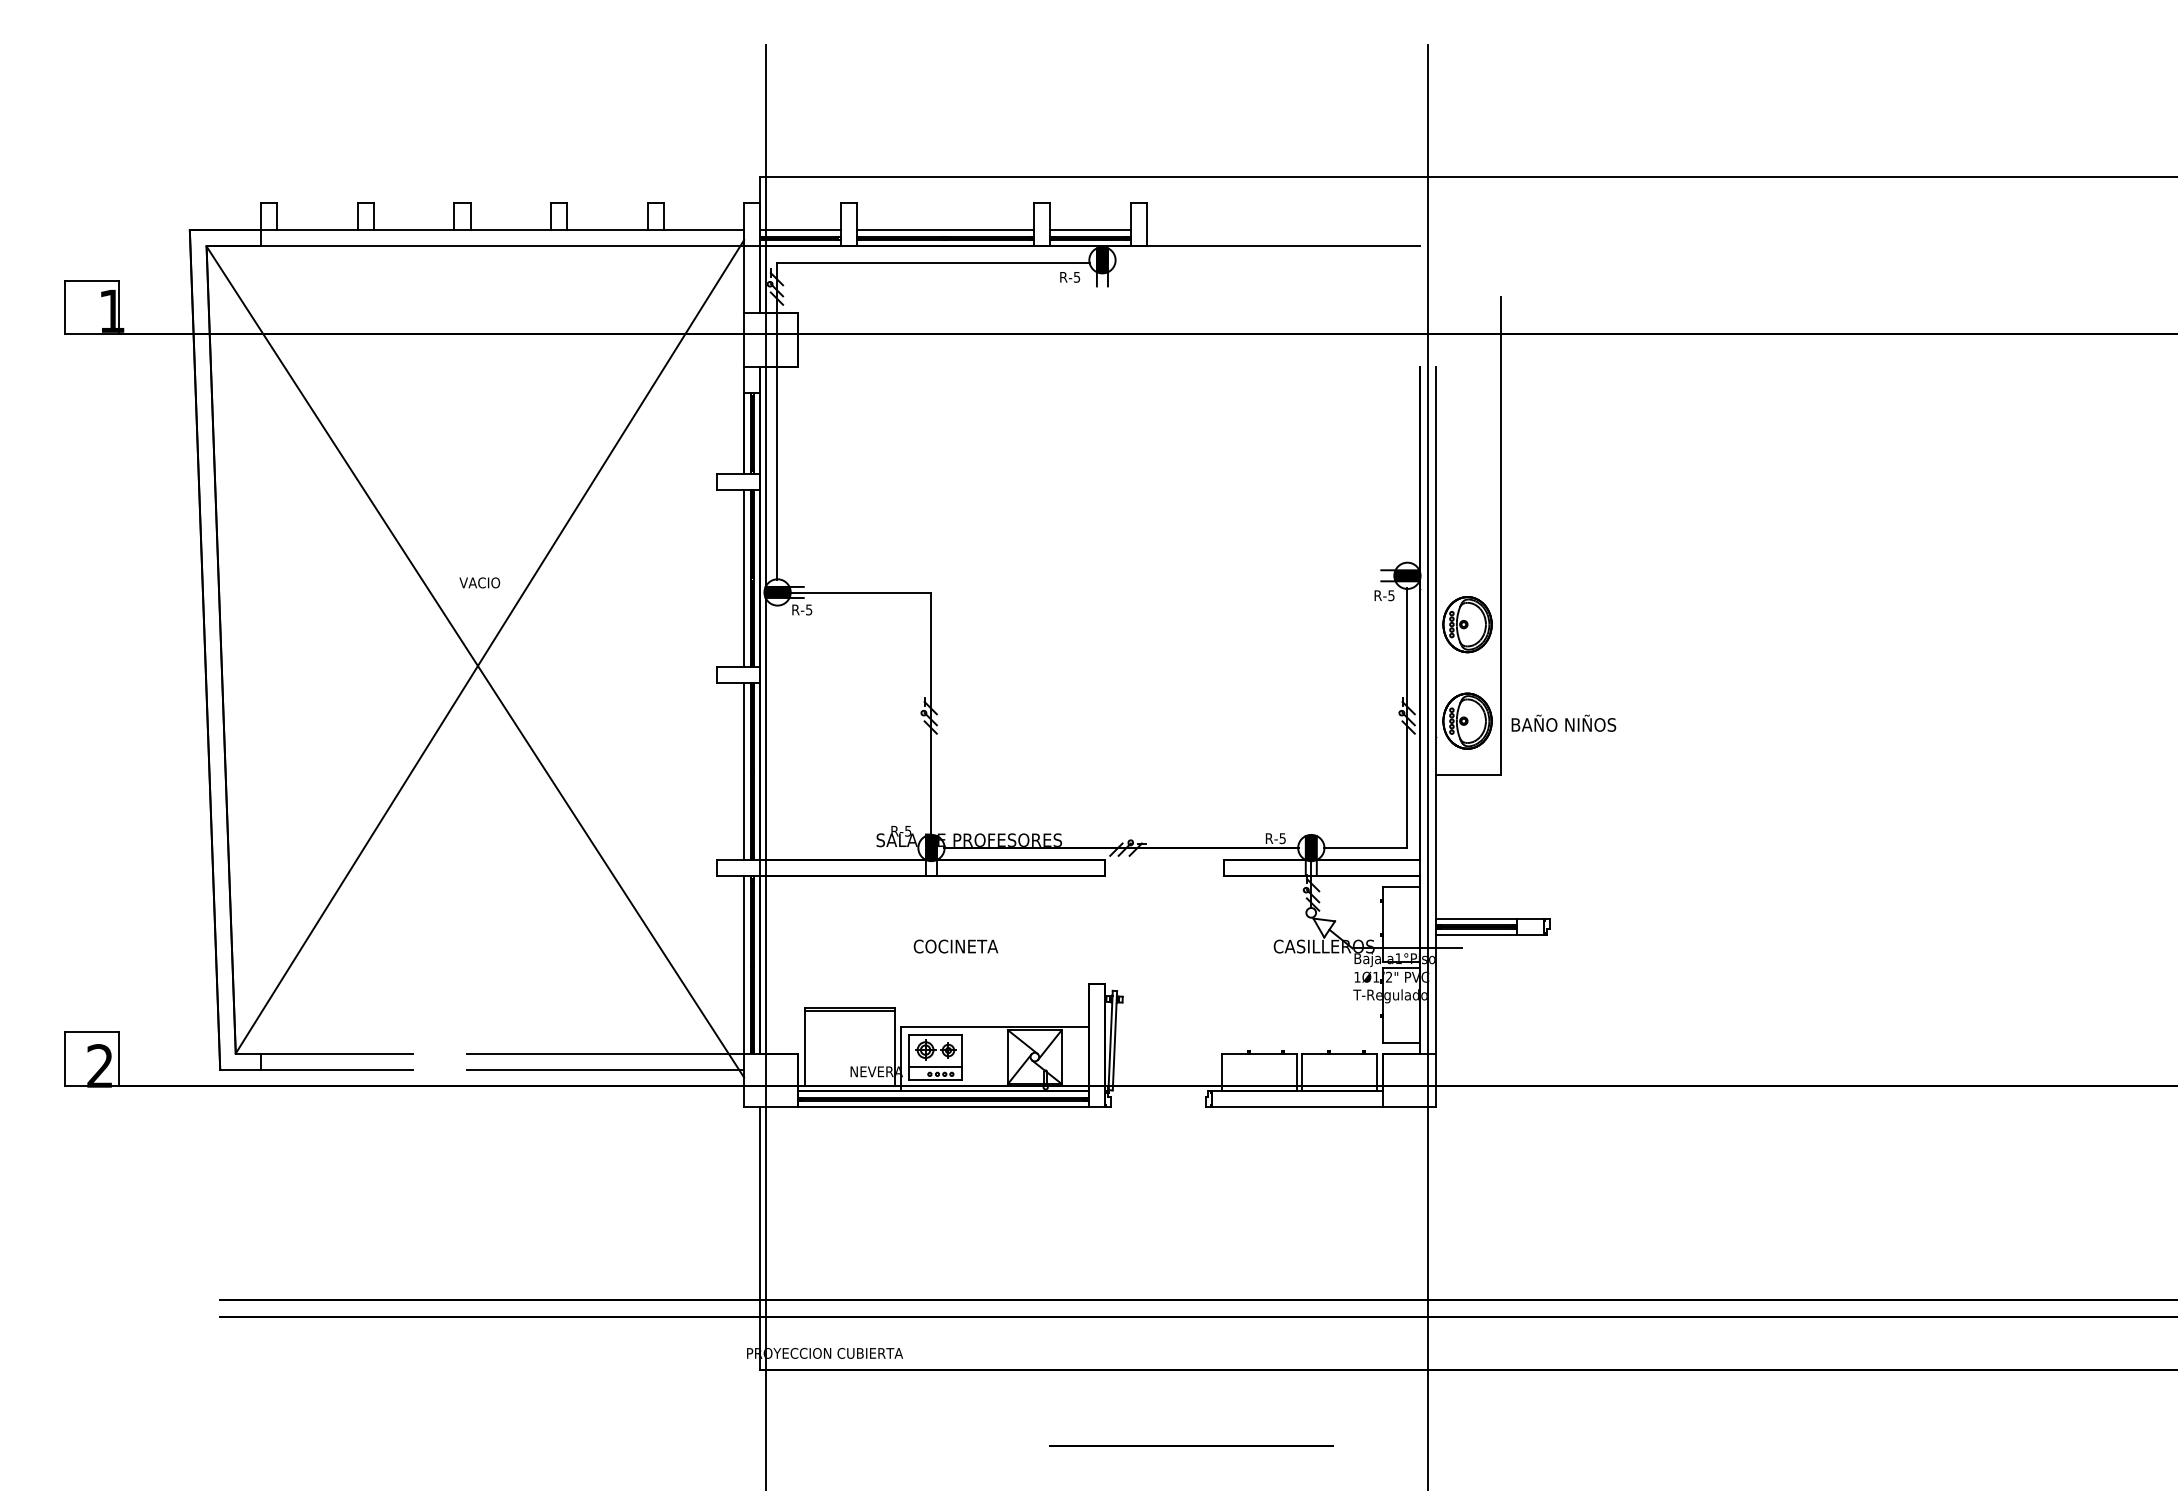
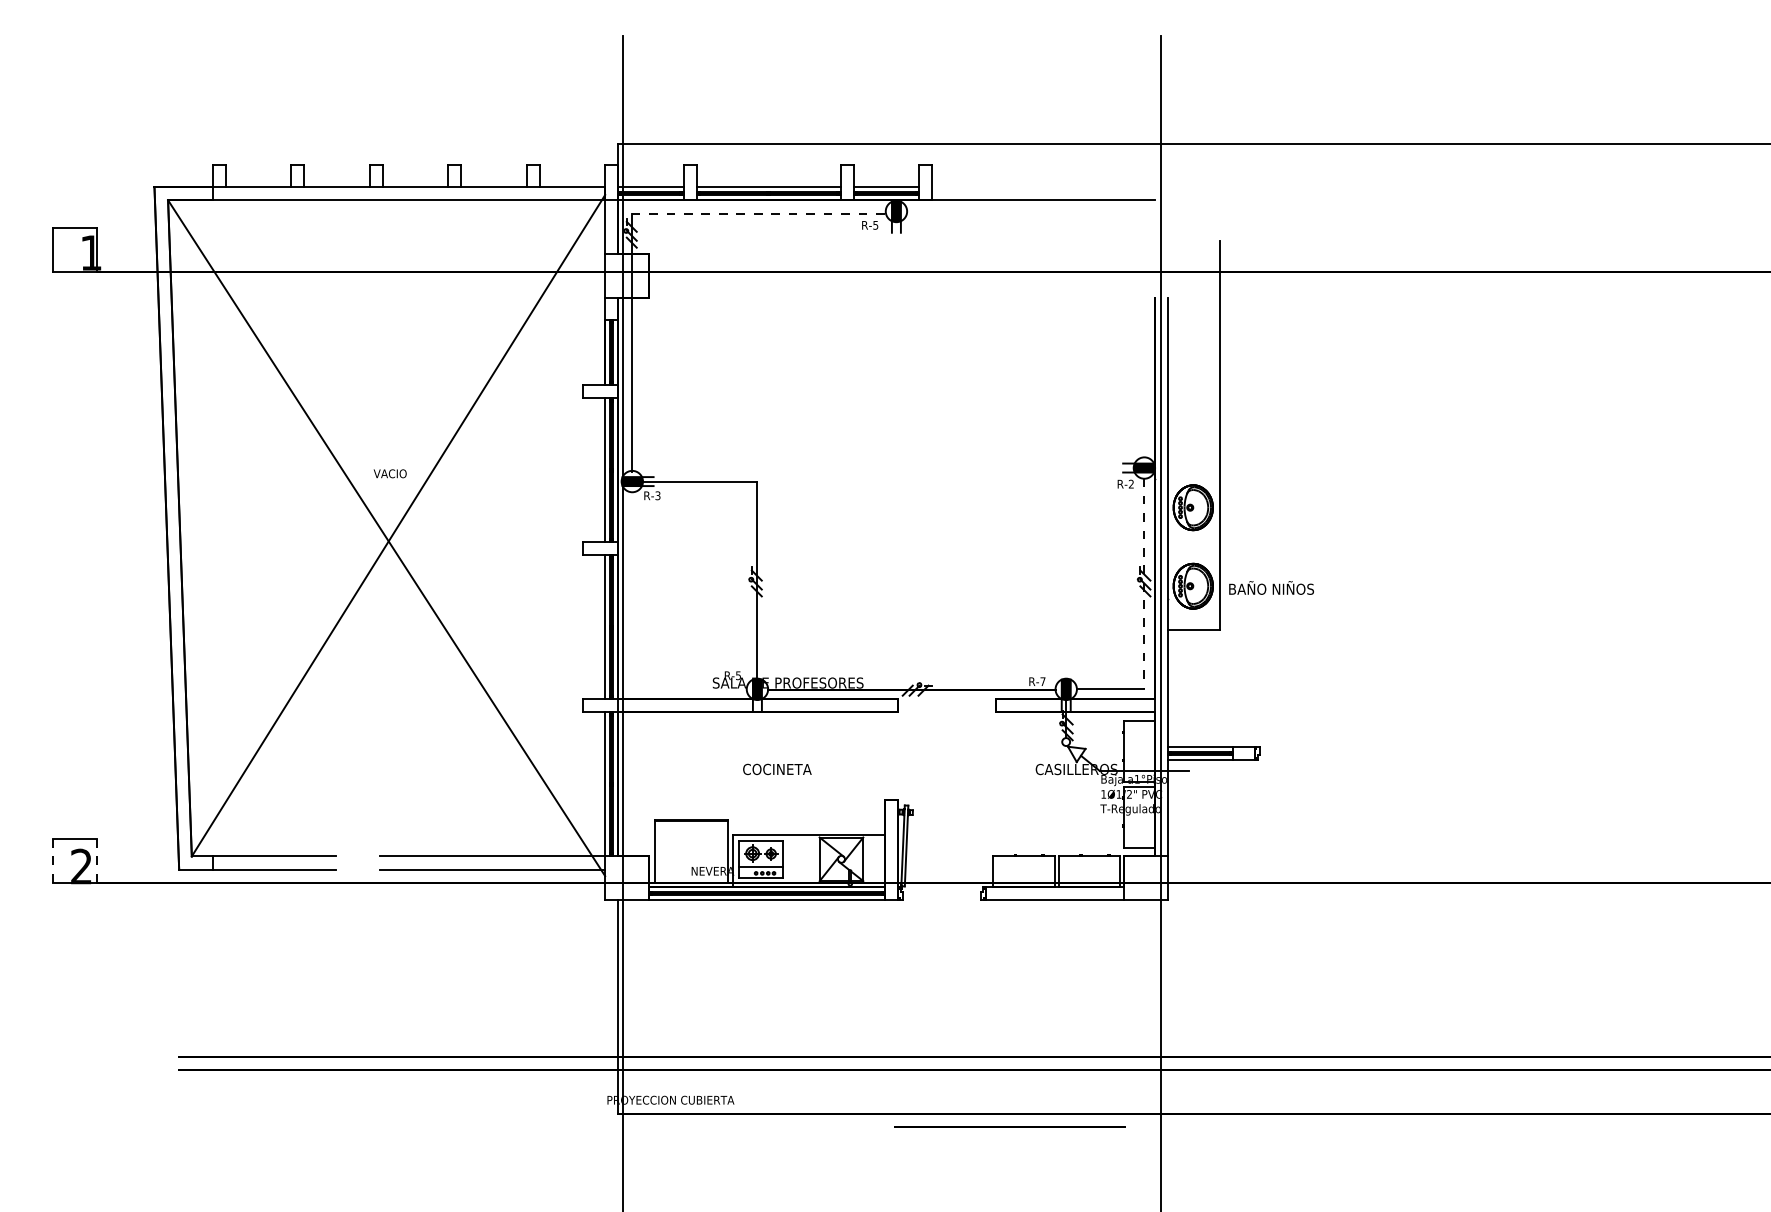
line: (933, 263) -> (759, 214), solid -> dashed
text: (1391, 595) -> (1131, 484), R-5 -> R-2
text: (809, 609) -> (658, 495), R-5 -> R-3
line: (1407, 718) -> (1144, 584), solid -> dashed
text: (1282, 838) -> (1042, 681), R-5 -> R-7
line: (65, 1058) -> (53, 860), solid -> dashed
line: (119, 1058) -> (97, 860), solid -> dashed
line: (1191, 1445) -> (1010, 1126), moved

